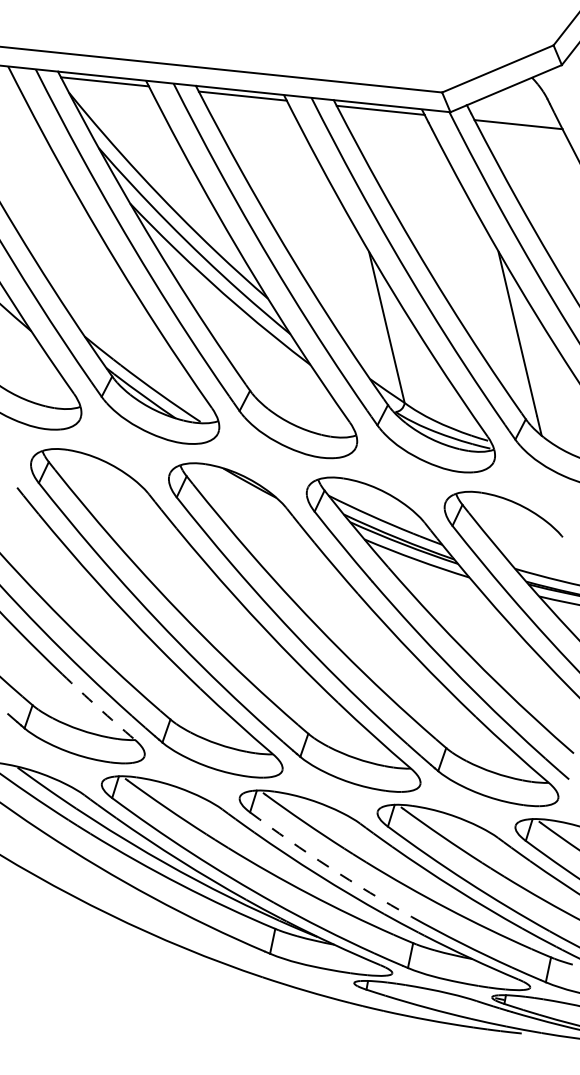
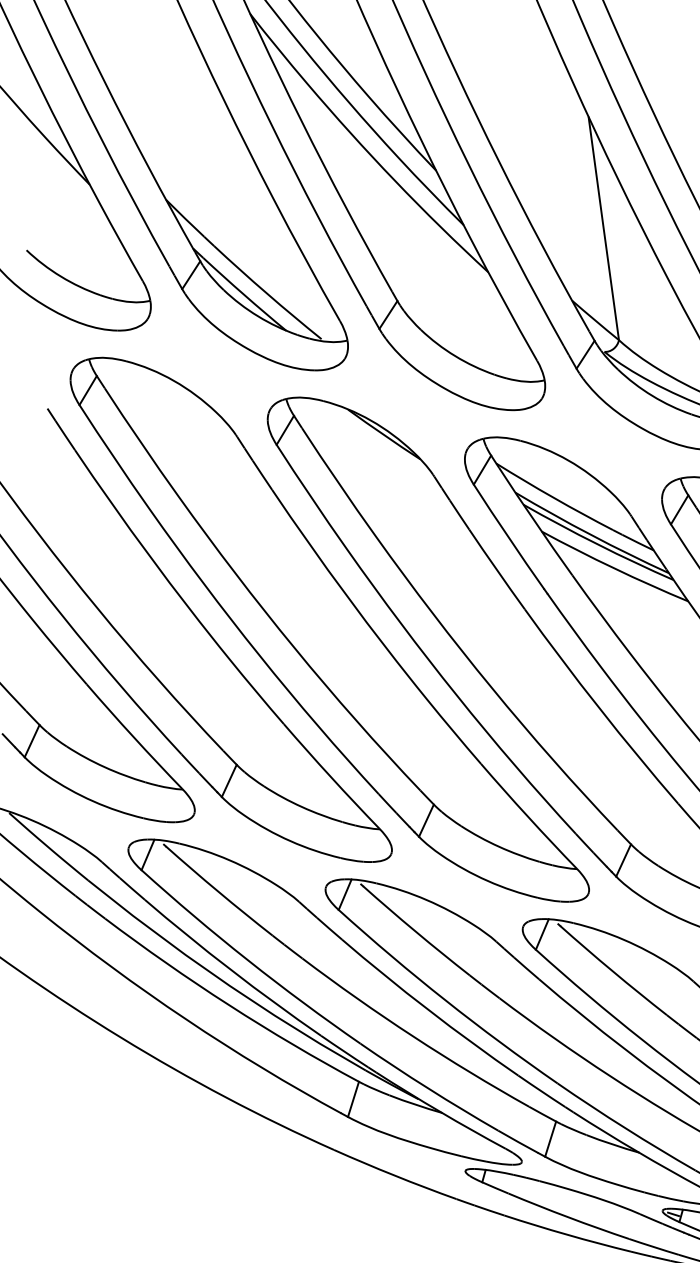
arc: (98, 707) -> (134, 737), dashed -> solid
arc: (329, 867) -> (445, 1000), dashed -> solid

